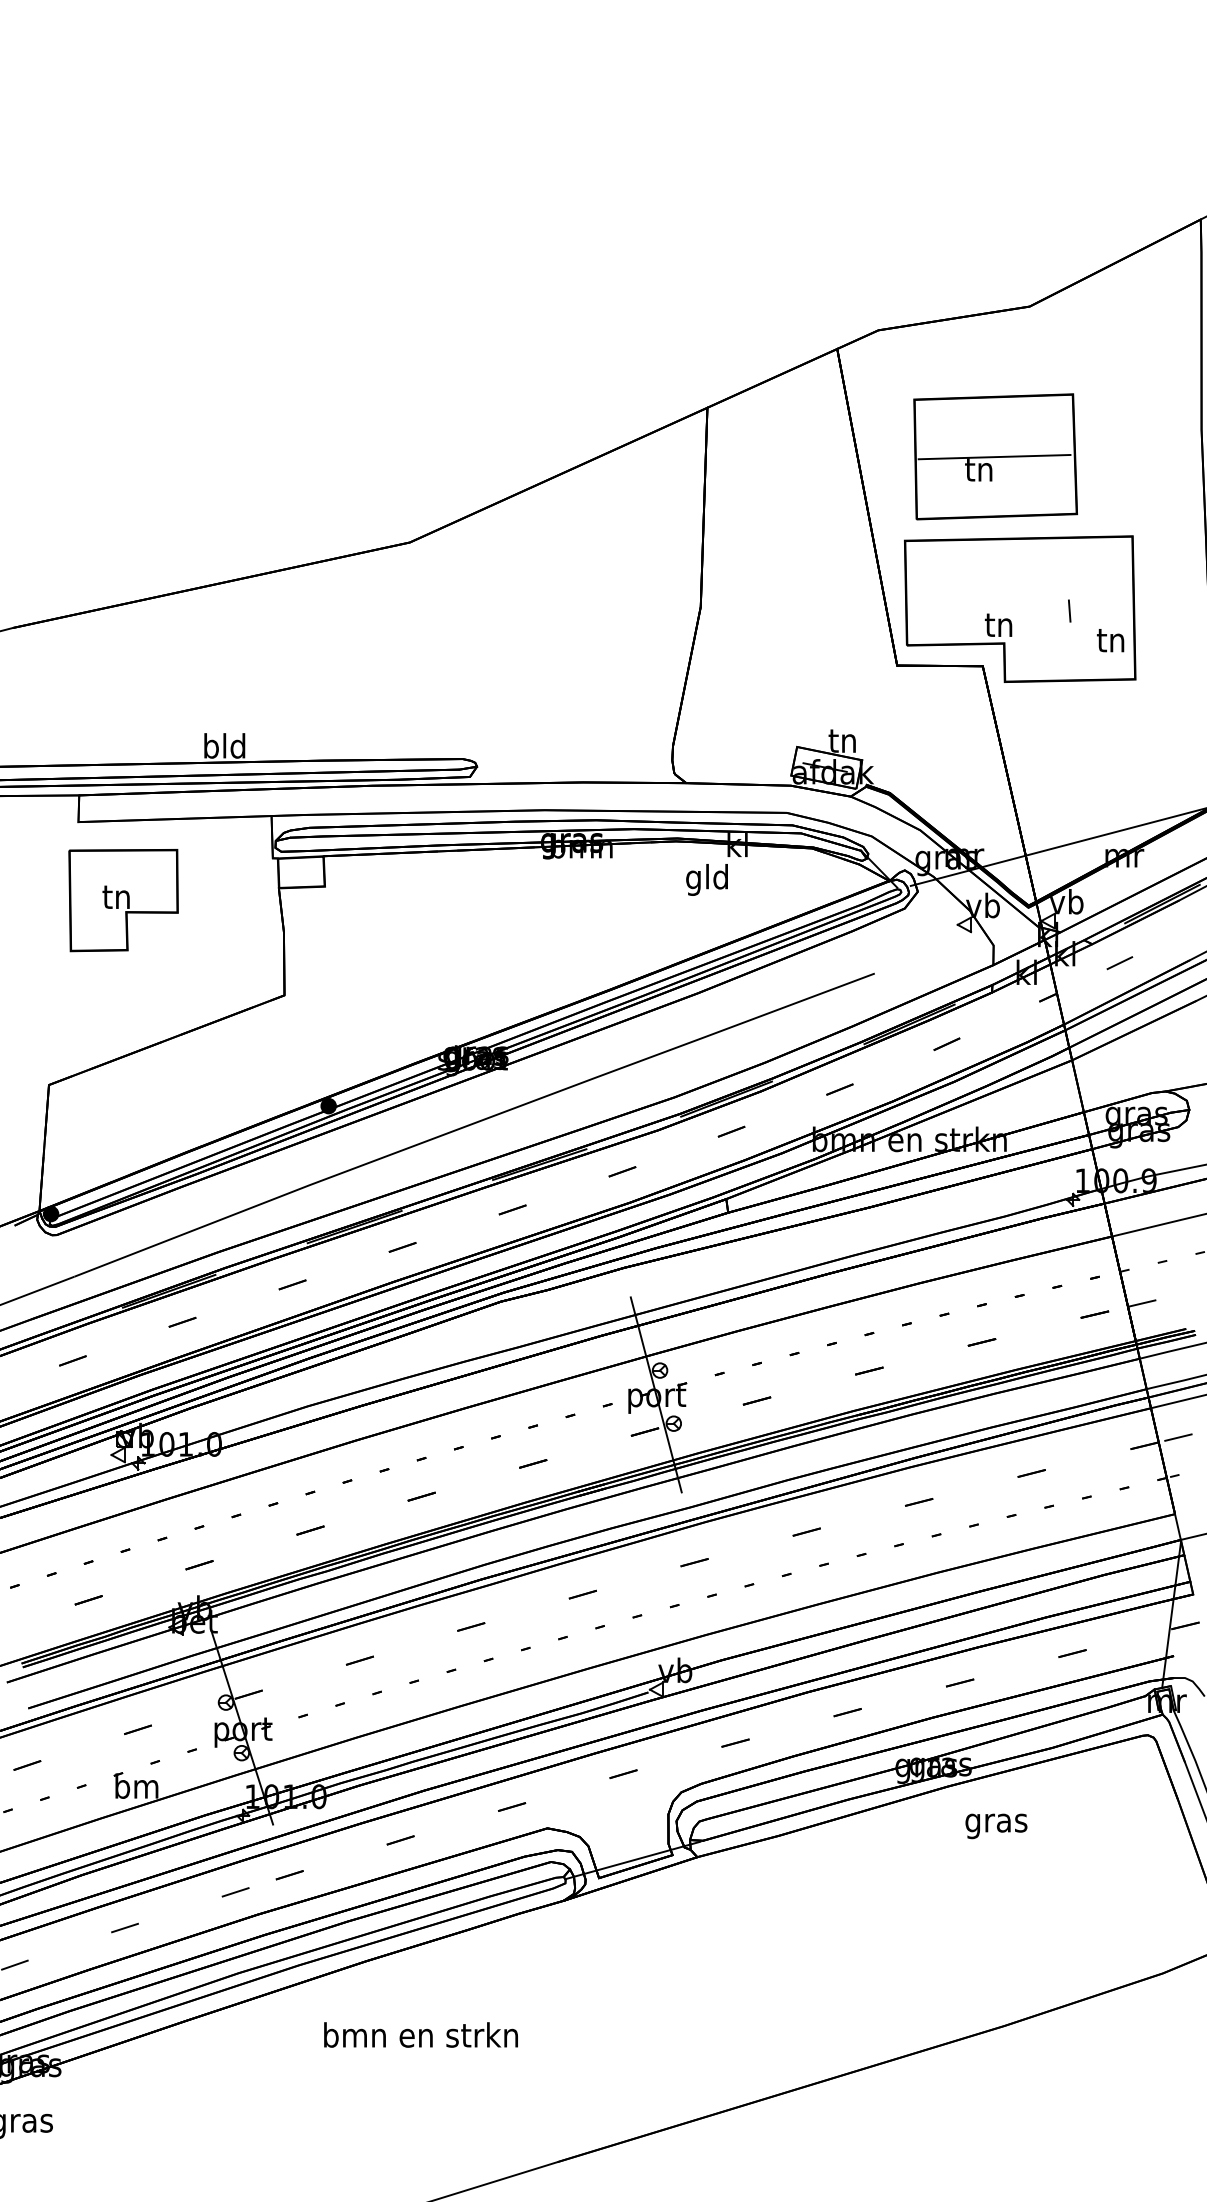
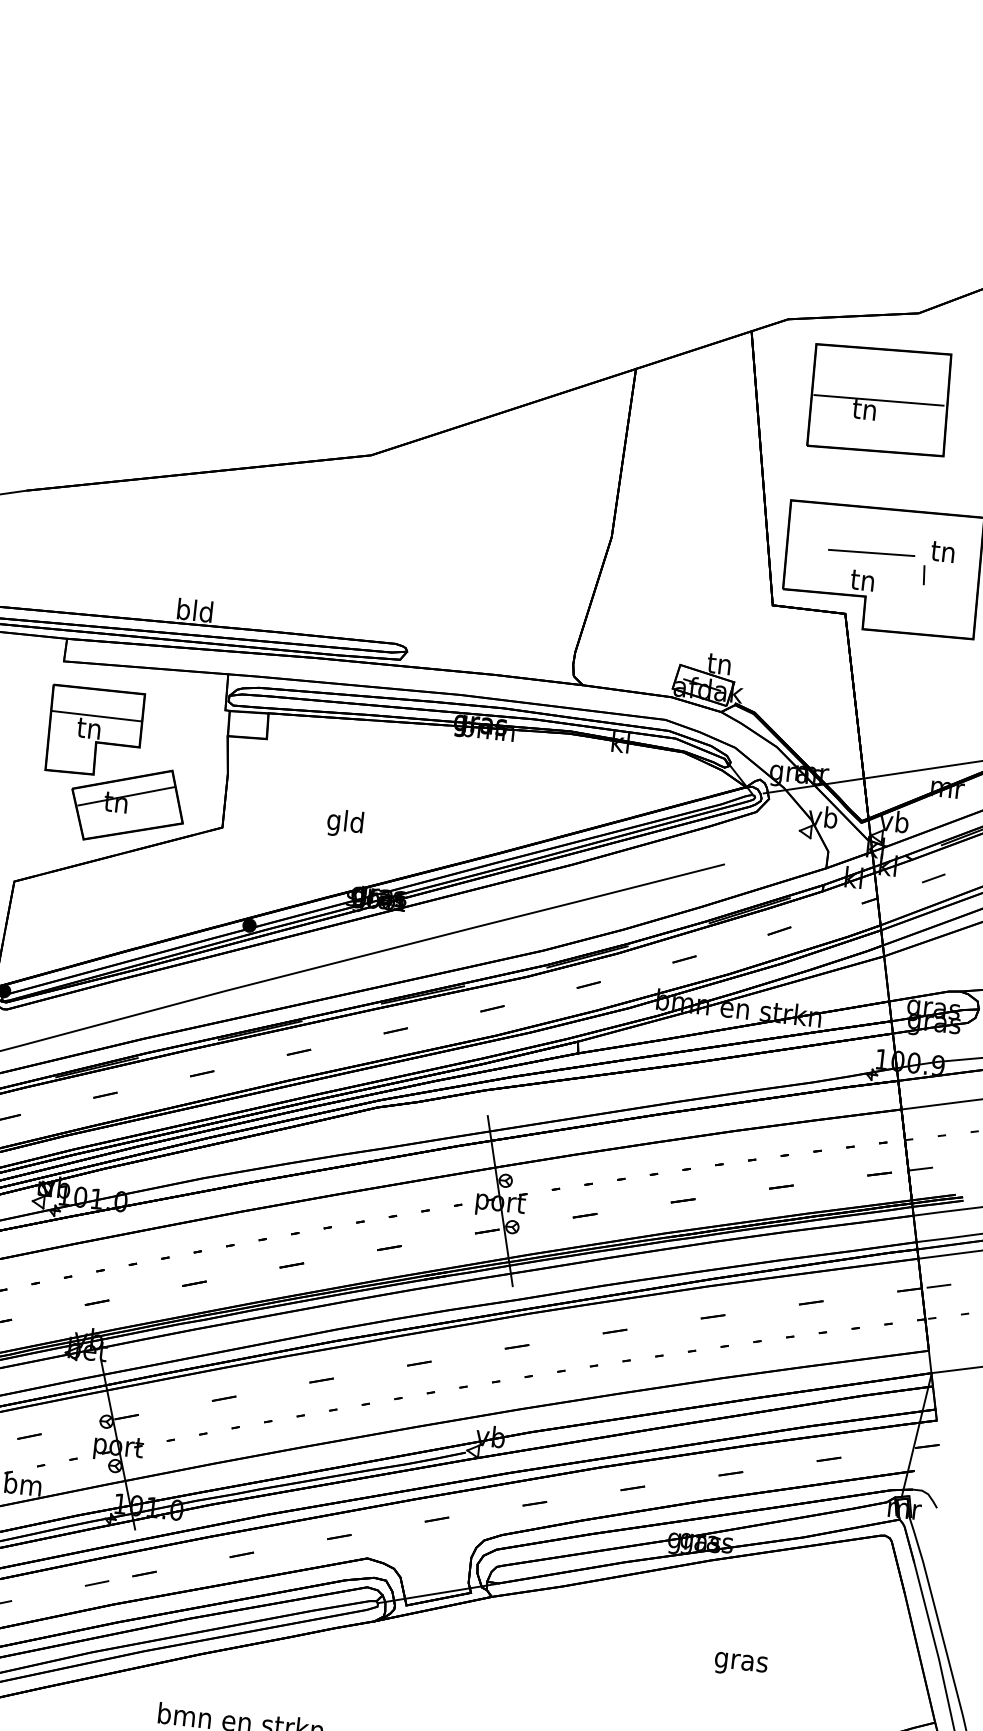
part: (995, 456) -> (879, 399), moved
line: (1005, 591) -> (871, 552), added
text: (1110, 640) -> (942, 551), moved
text: (706, 879) -> (344, 823), moved
line: (123, 881) -> (96, 715), added
part: (170, 981) -> (127, 805), added
text: (996, 1826) -> (741, 1665), moved

